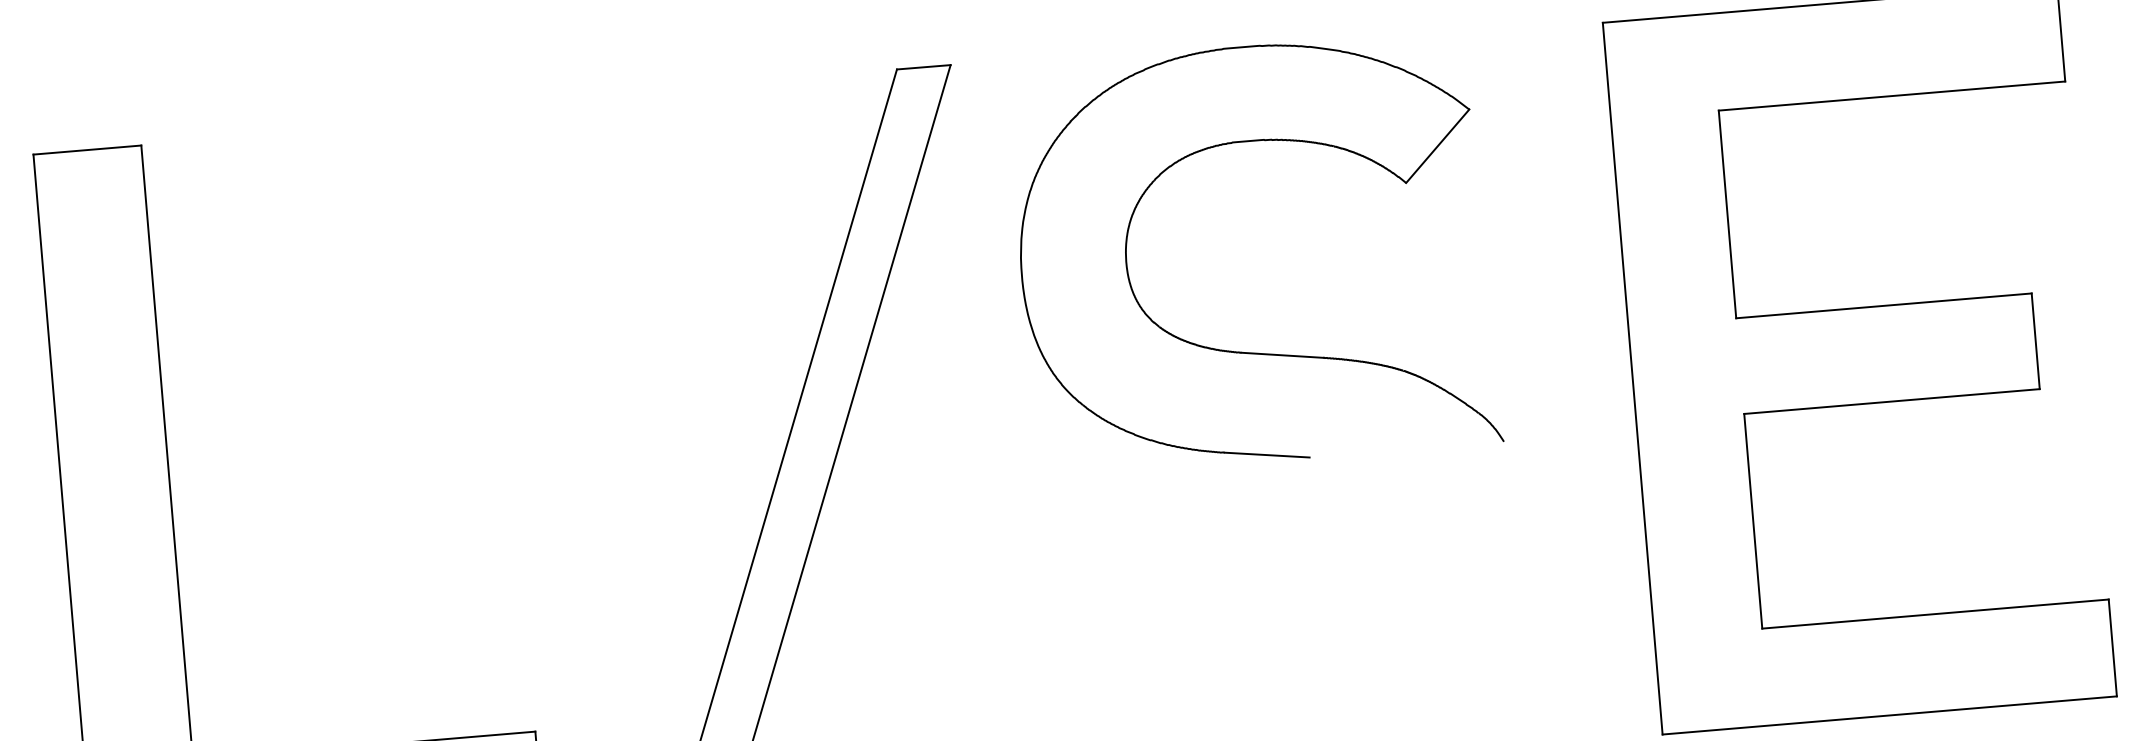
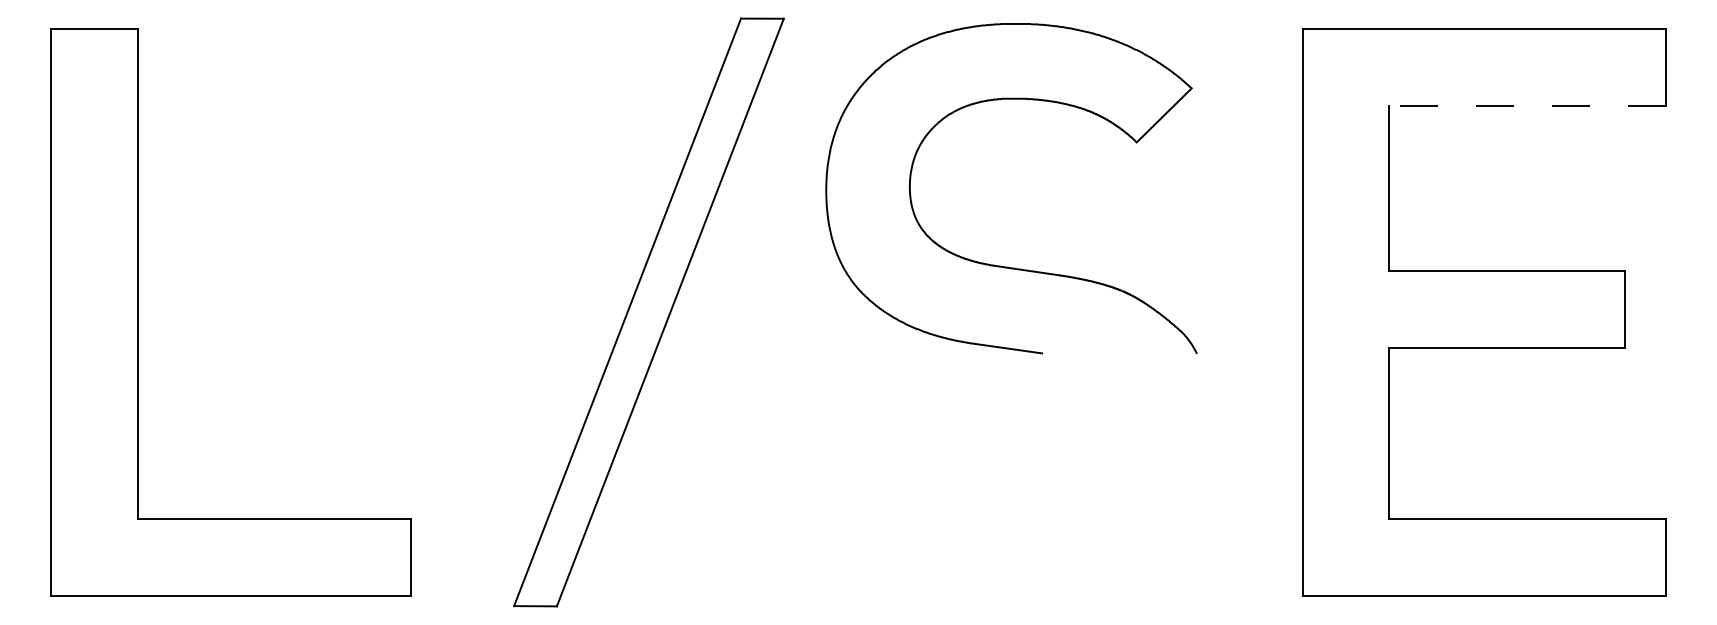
line: (1890, 95) -> (1526, 105), solid -> dashed

